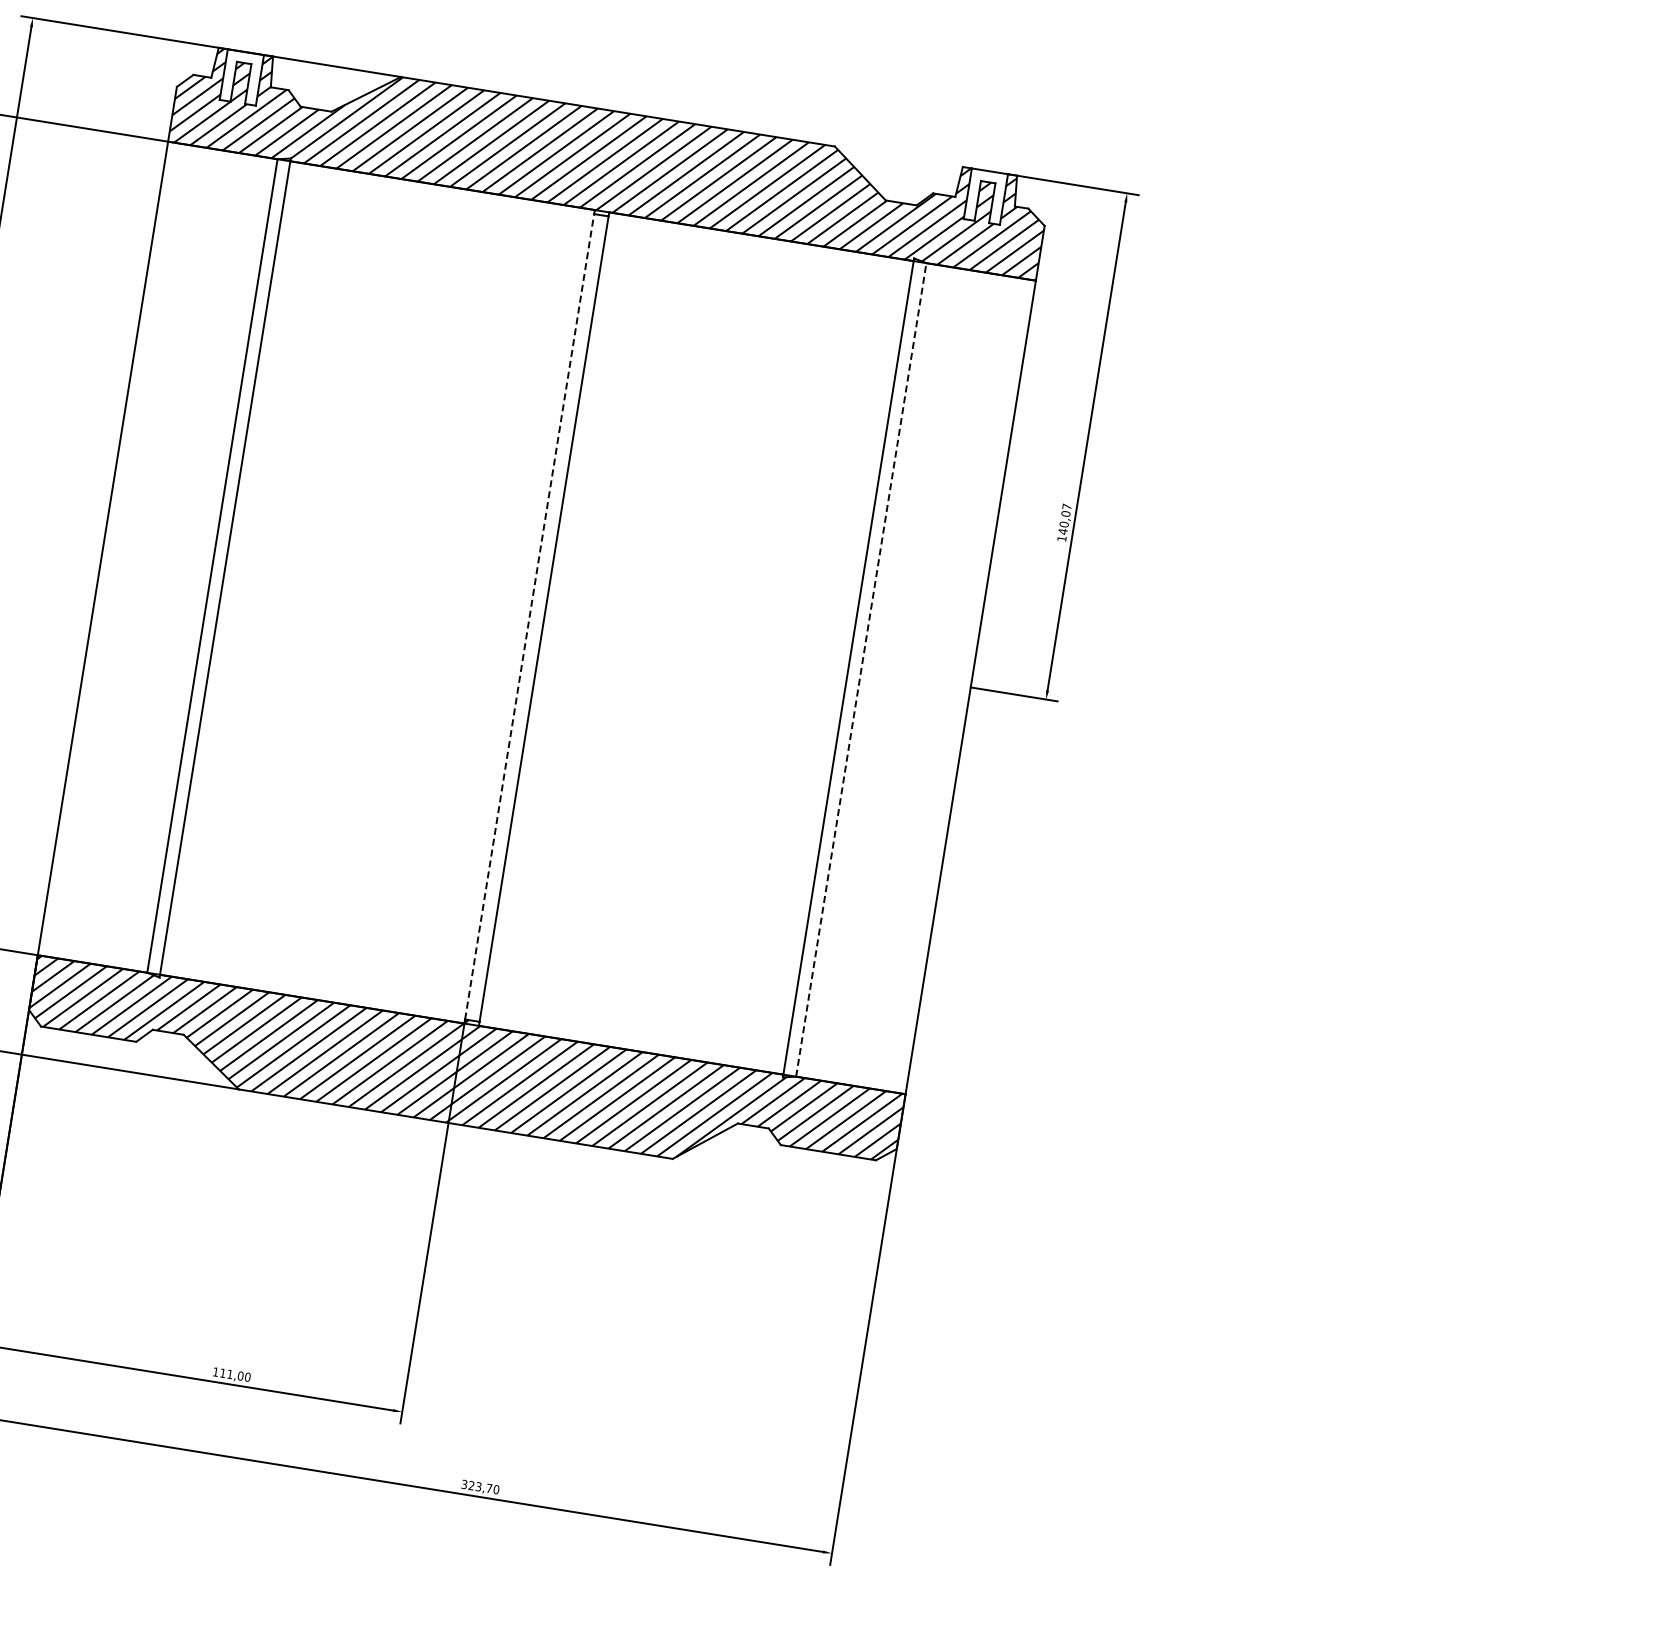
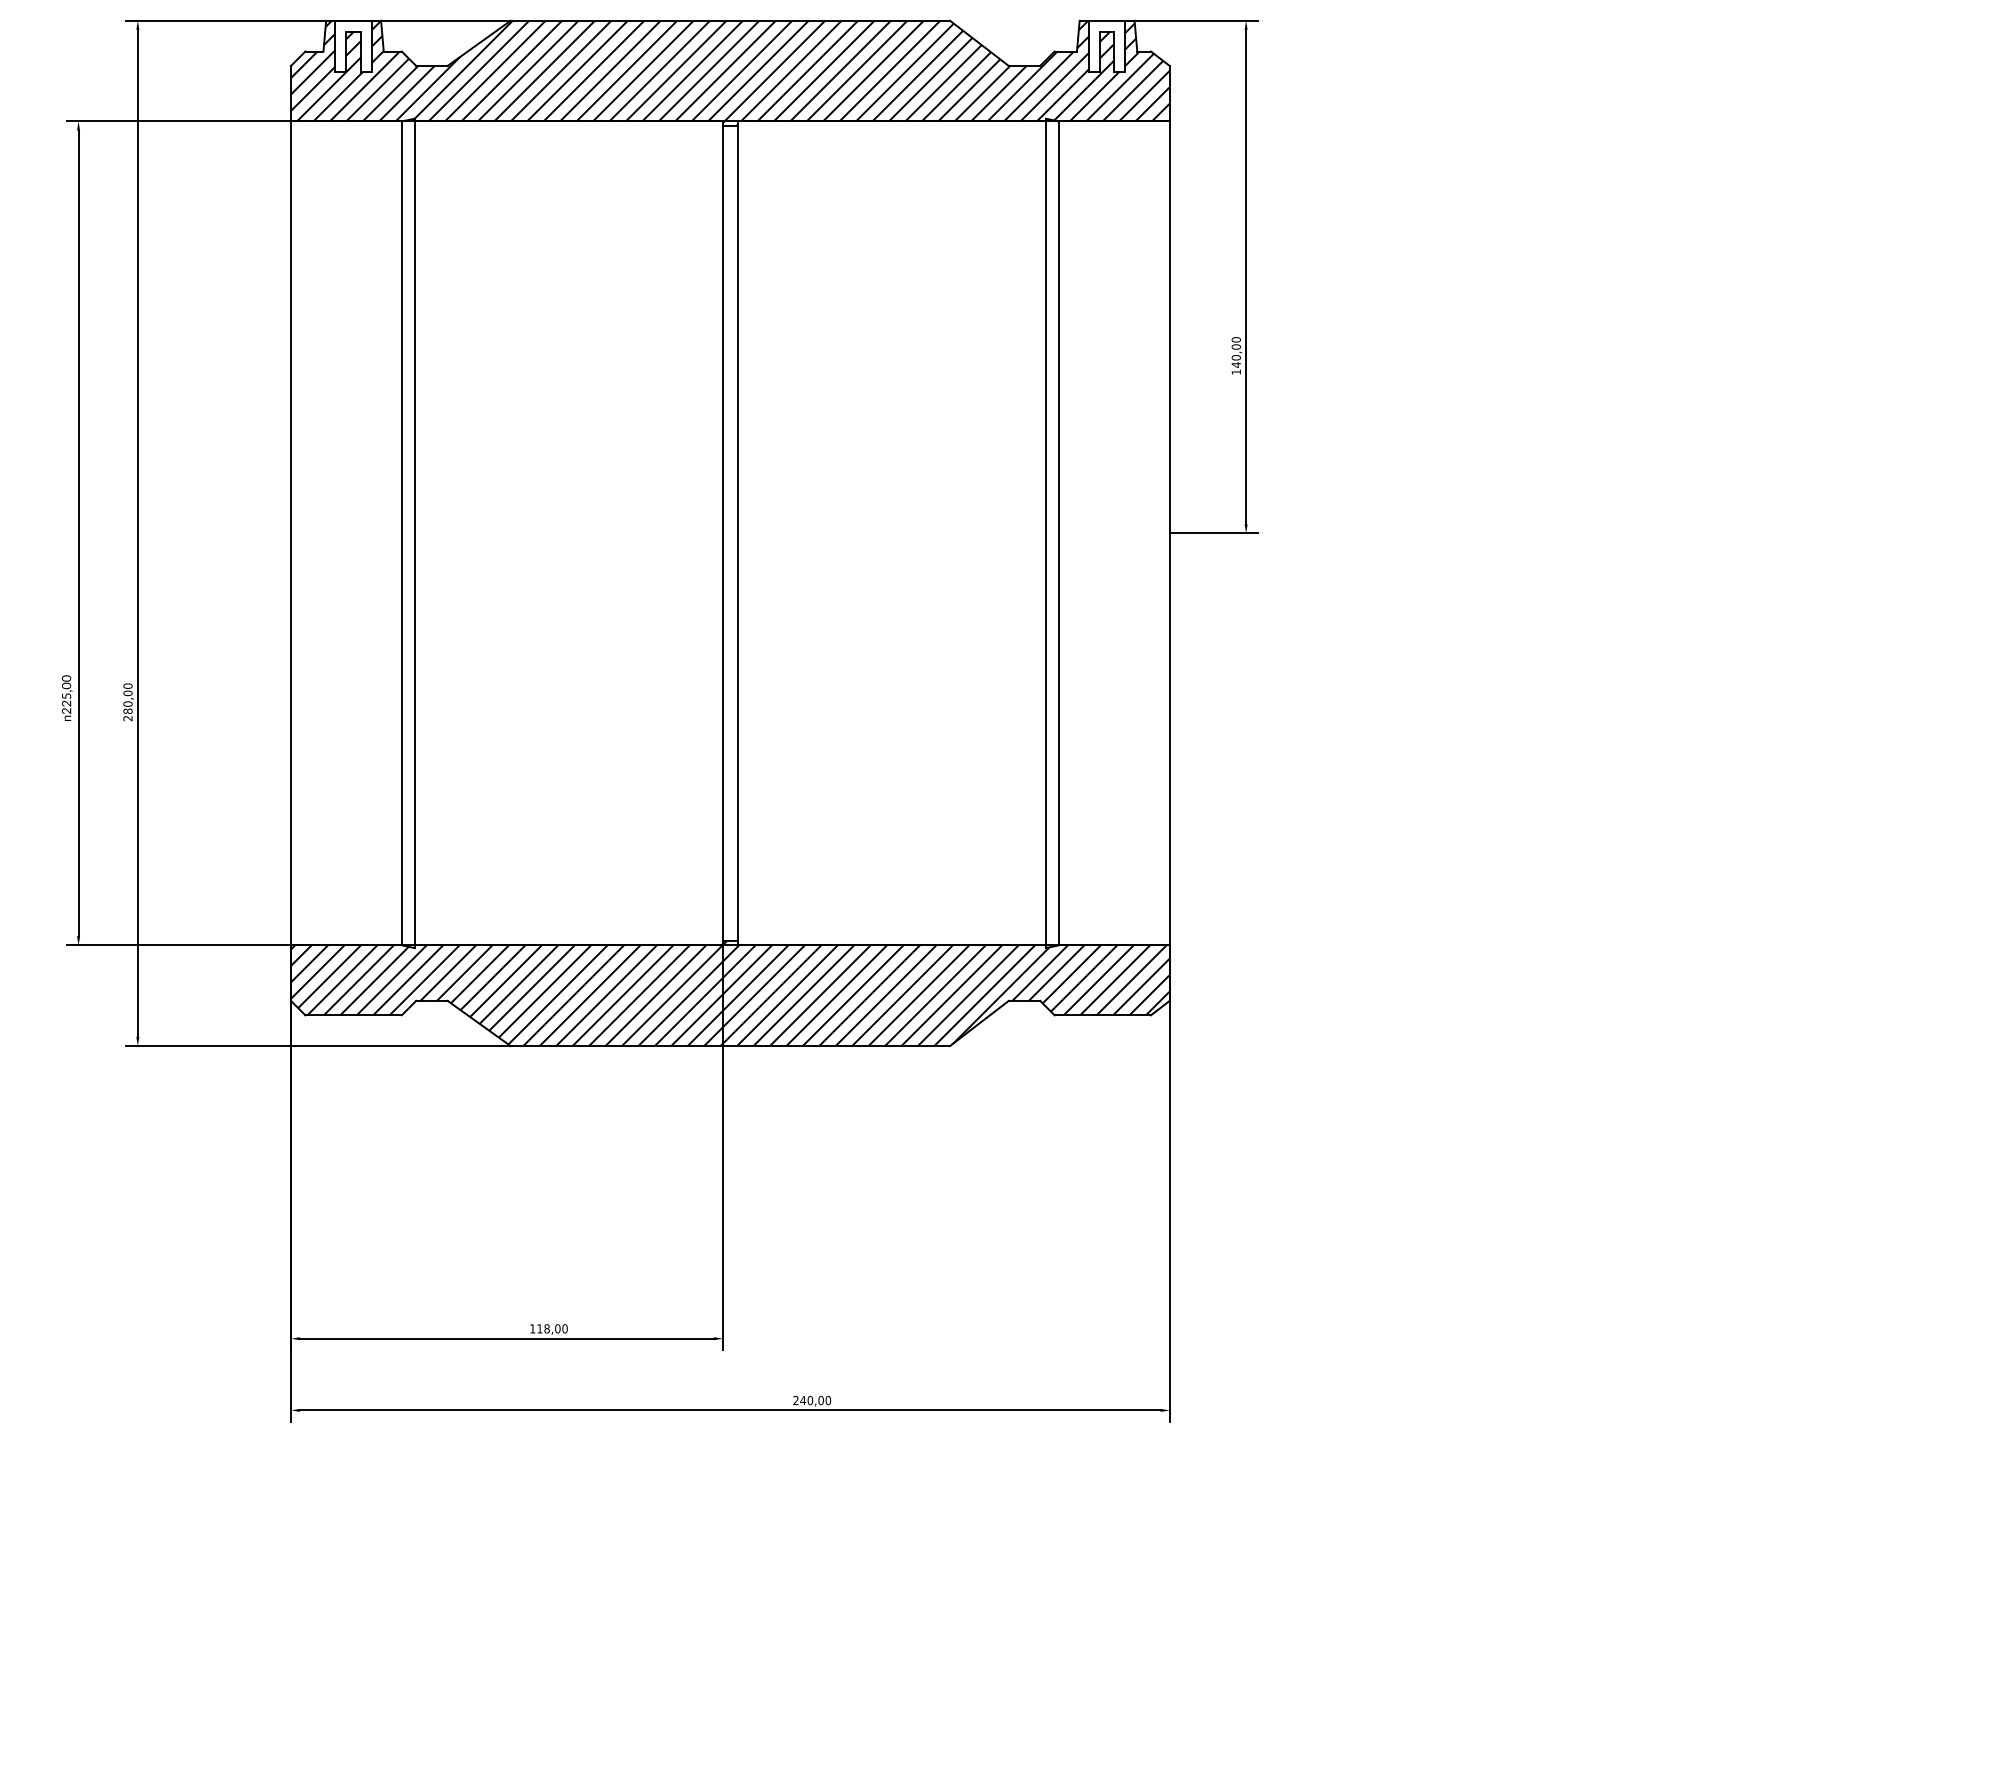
text: (1066, 506) -> (1235, 339), 140,07 -> 140,00
line: (530, 616) -> (723, 533), dashed -> solid
line: (860, 669) -> (1058, 533), dashed -> solid
text: (229, 1373) -> (546, 1328), 111,00 -> 118,00
text: (476, 1486) -> (808, 1400), 323,70 -> 240,00

